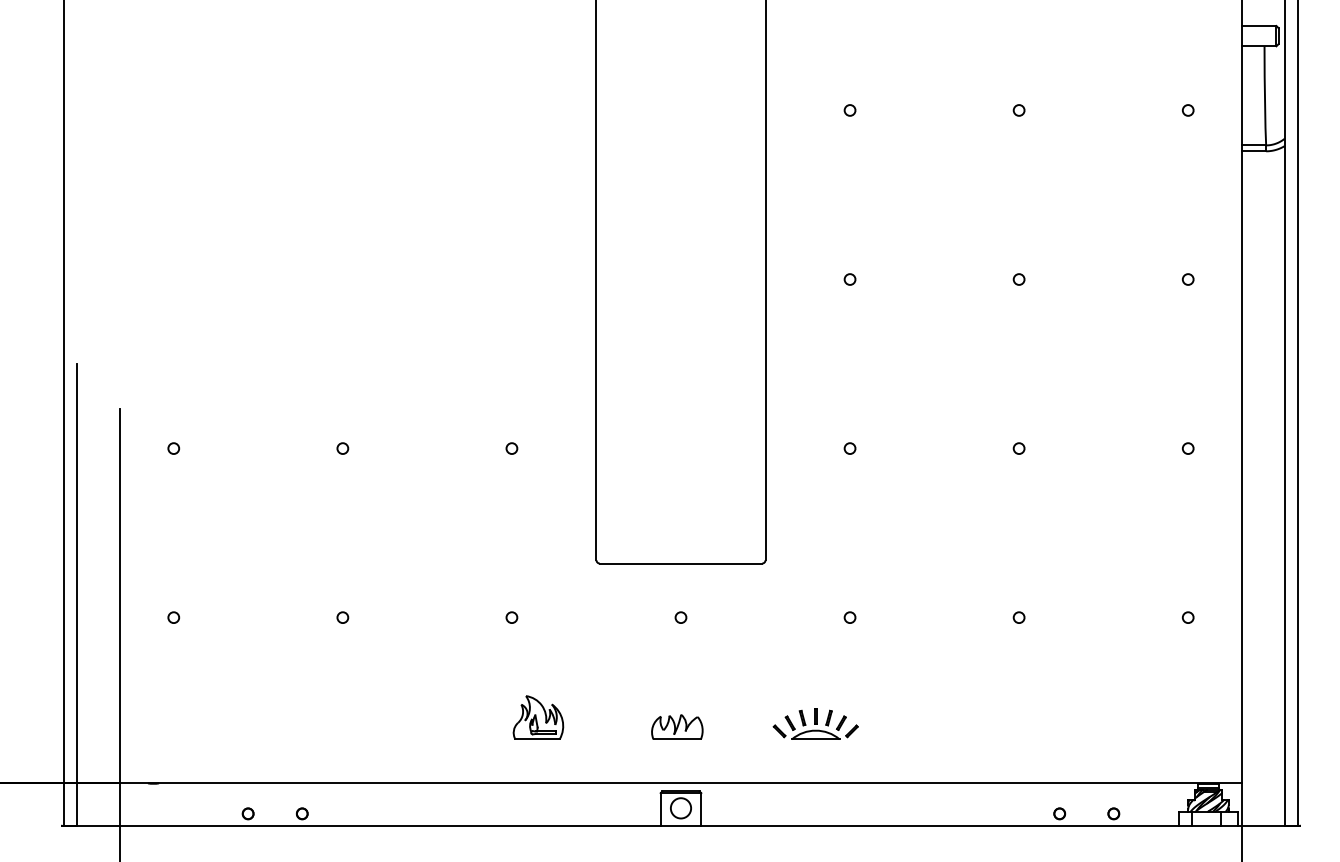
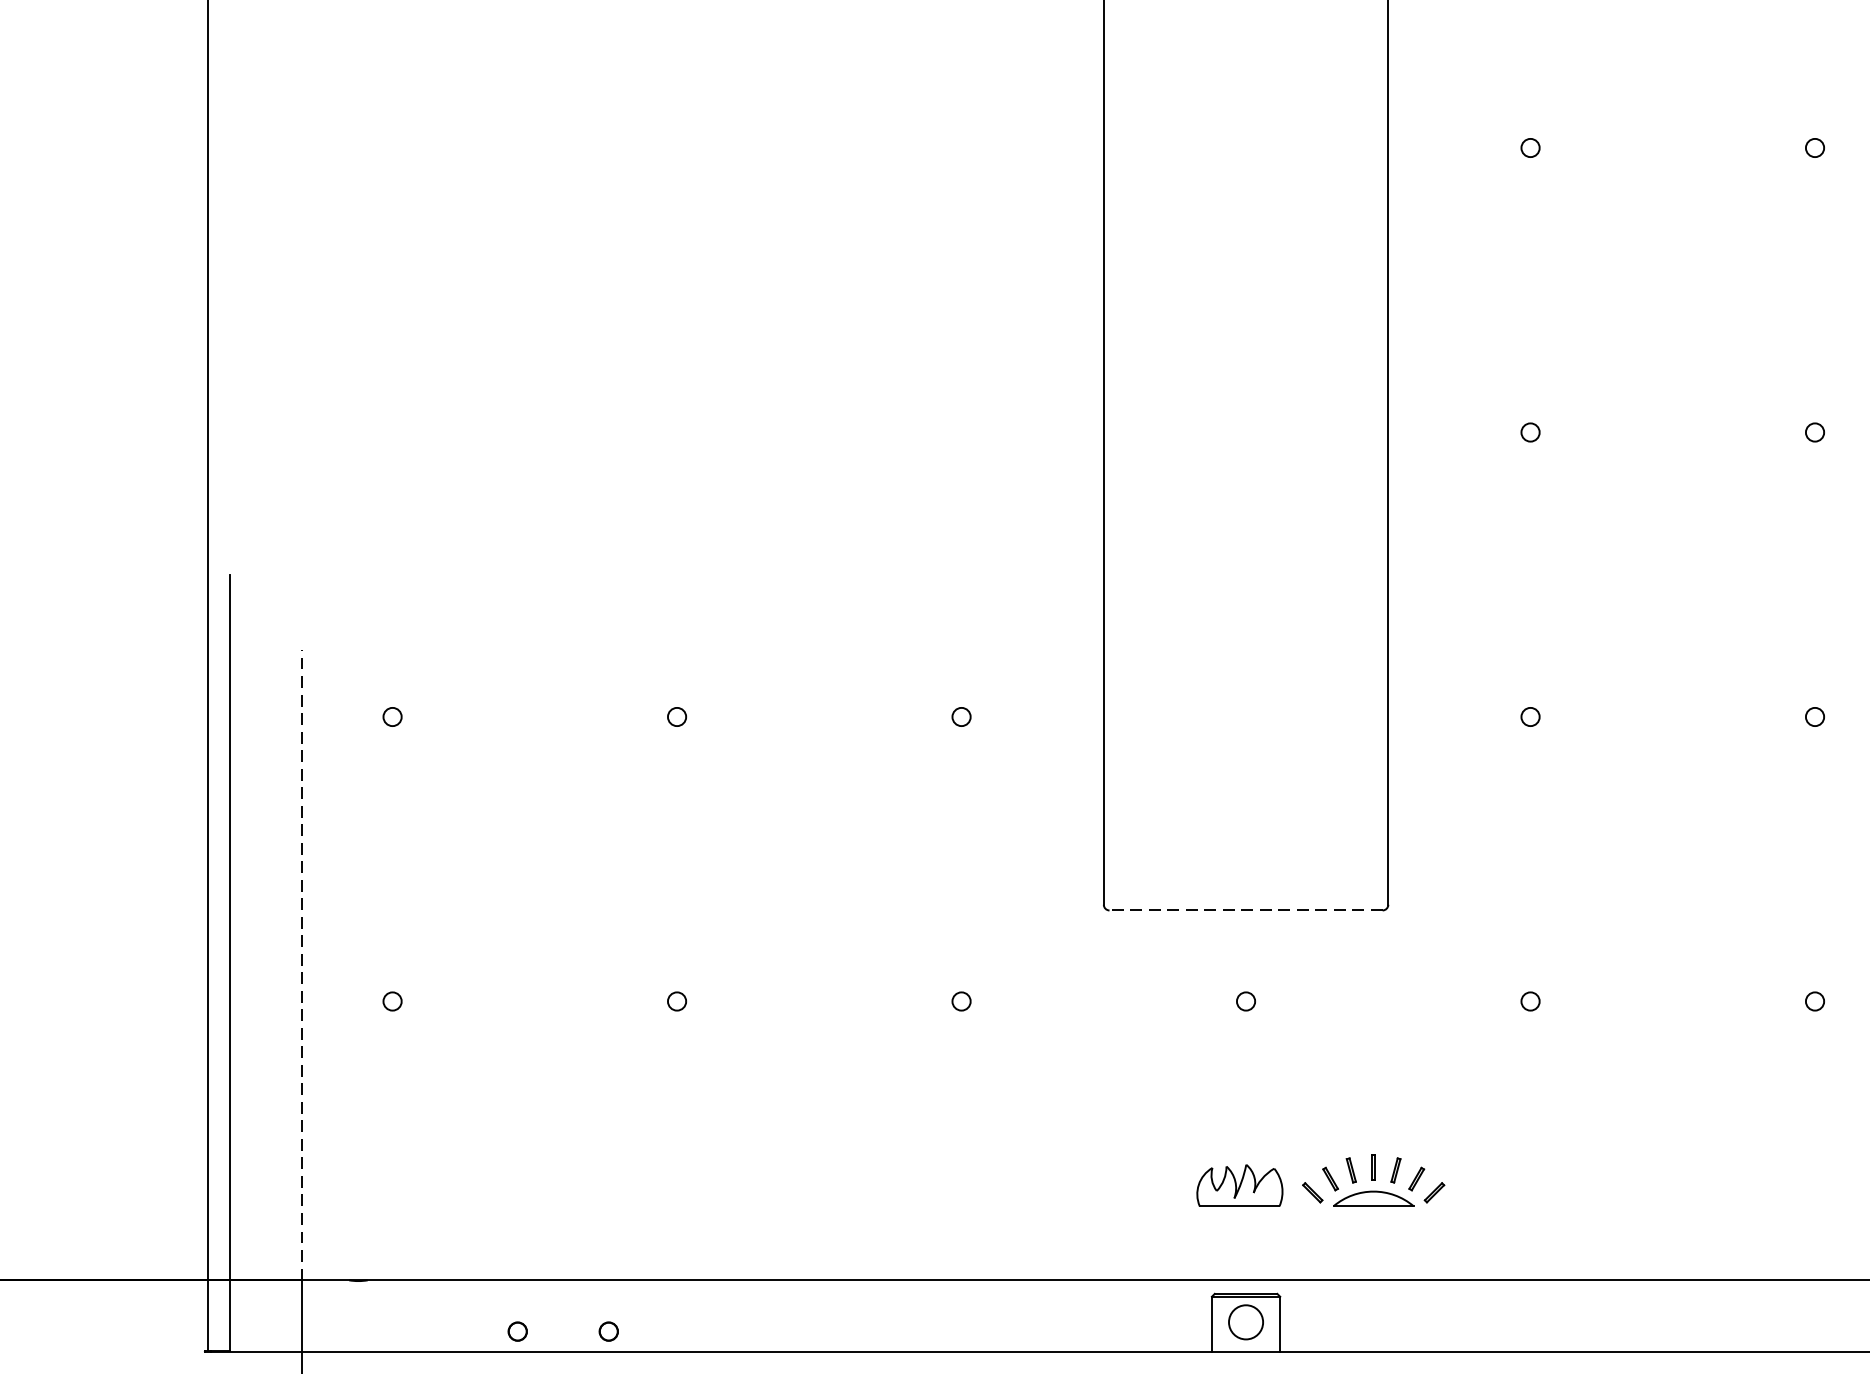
line: (680, 563) -> (1245, 910), solid -> dashed
line: (119, 595) -> (301, 964), solid -> dashed
part: (538, 717) -> (1006, 1169), removed
part: (815, 723) -> (1373, 1179), moved

